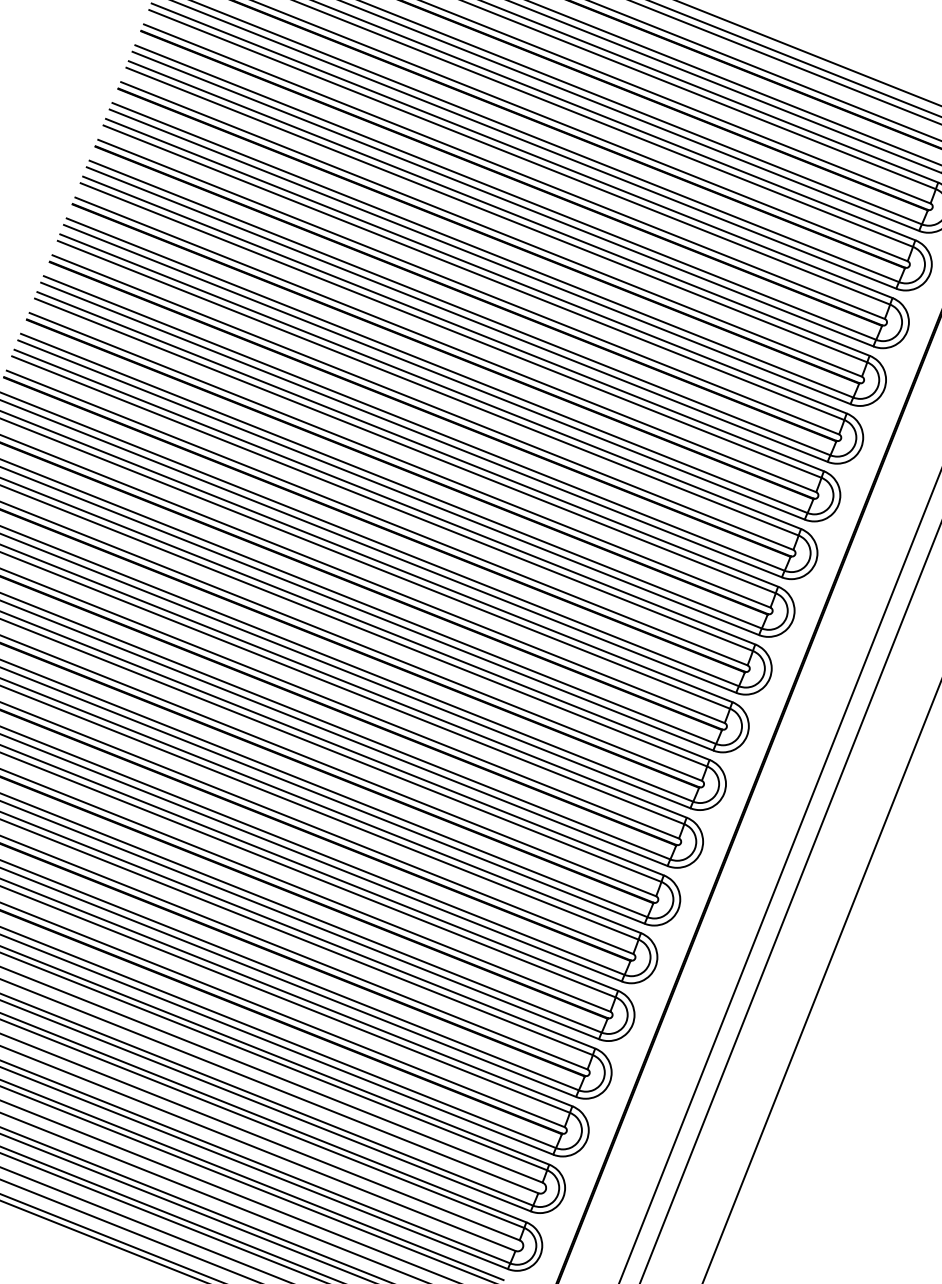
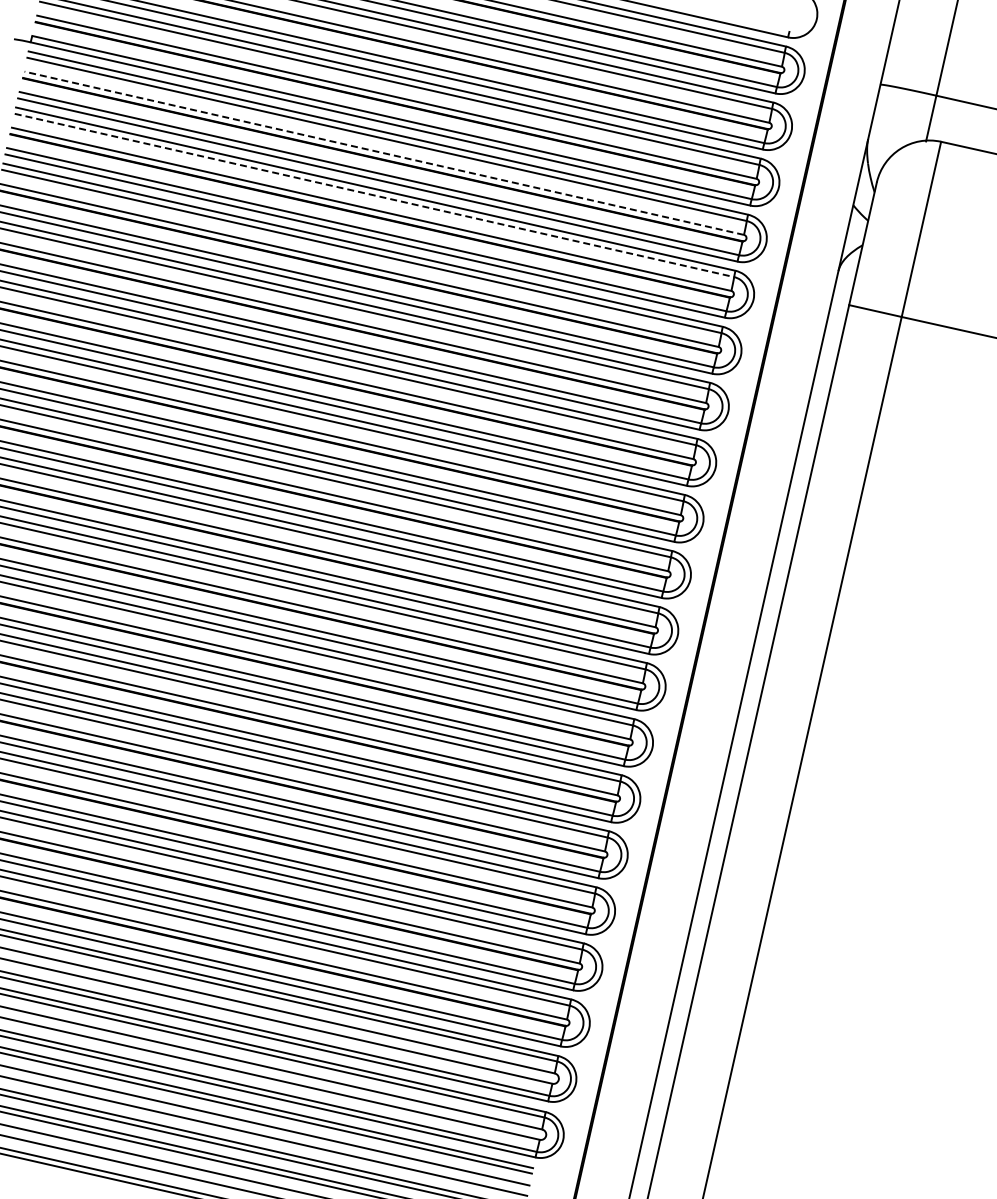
line: (514, 171) -> (384, 153), solid -> dashed
line: (496, 215) -> (374, 195), solid -> dashed

